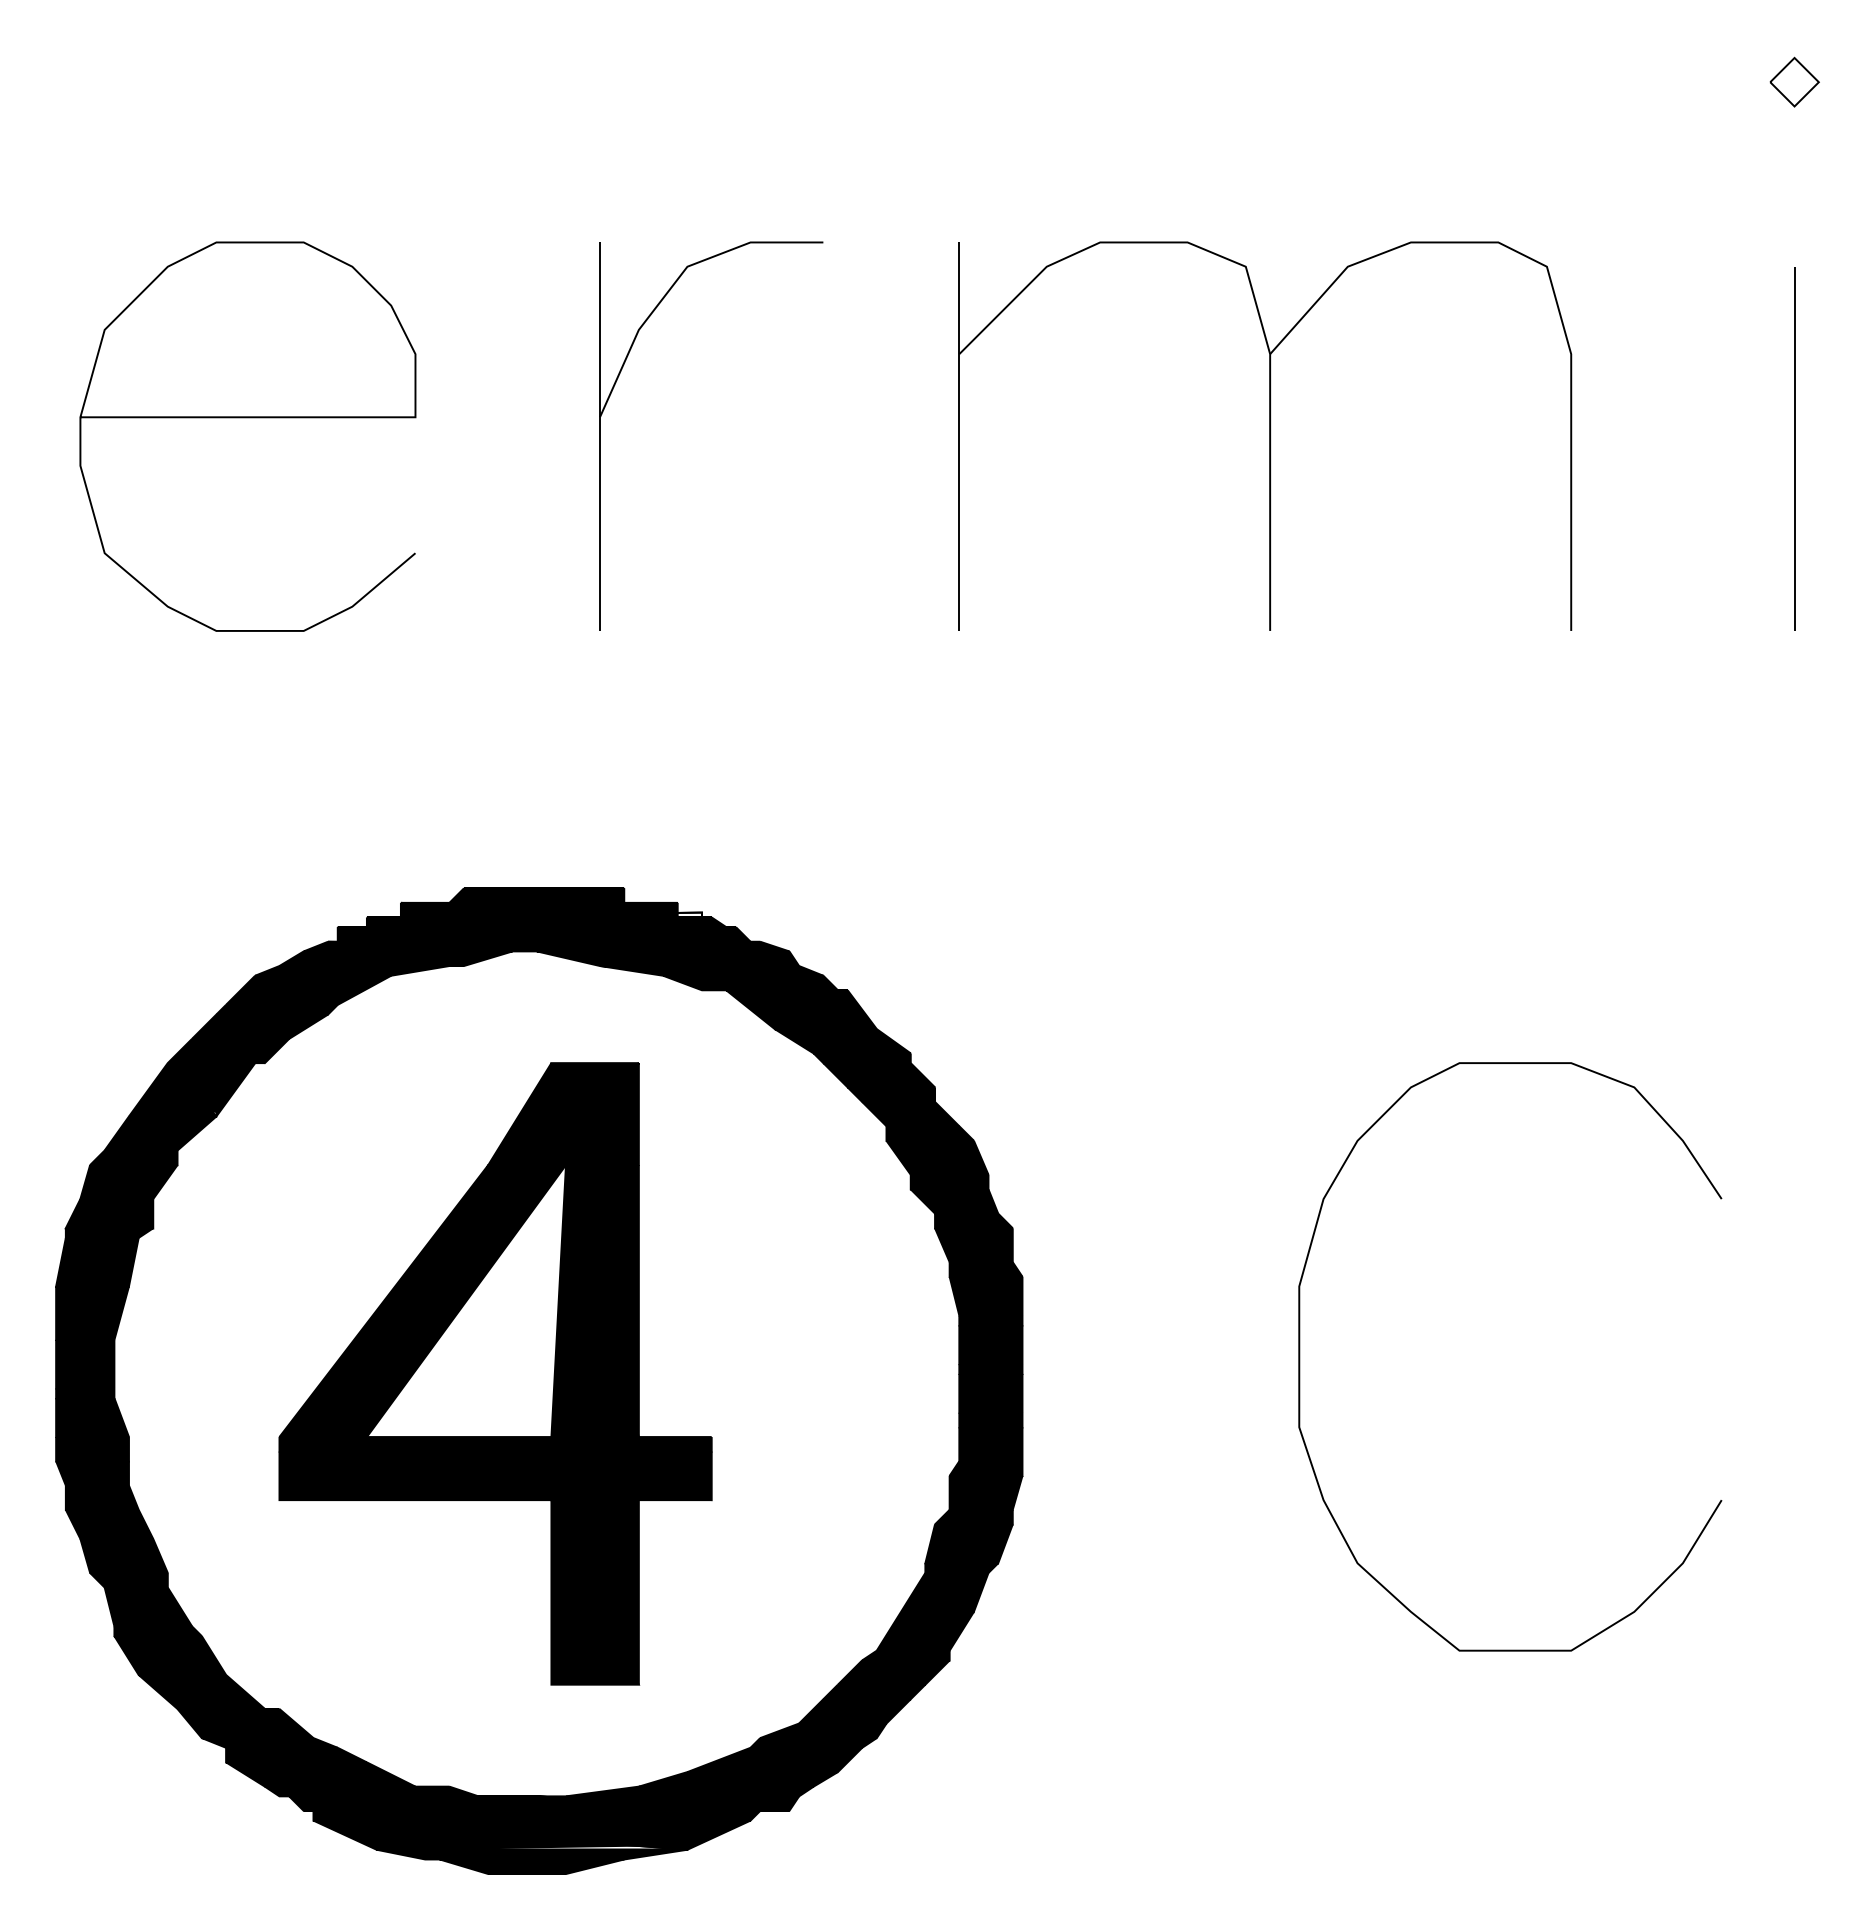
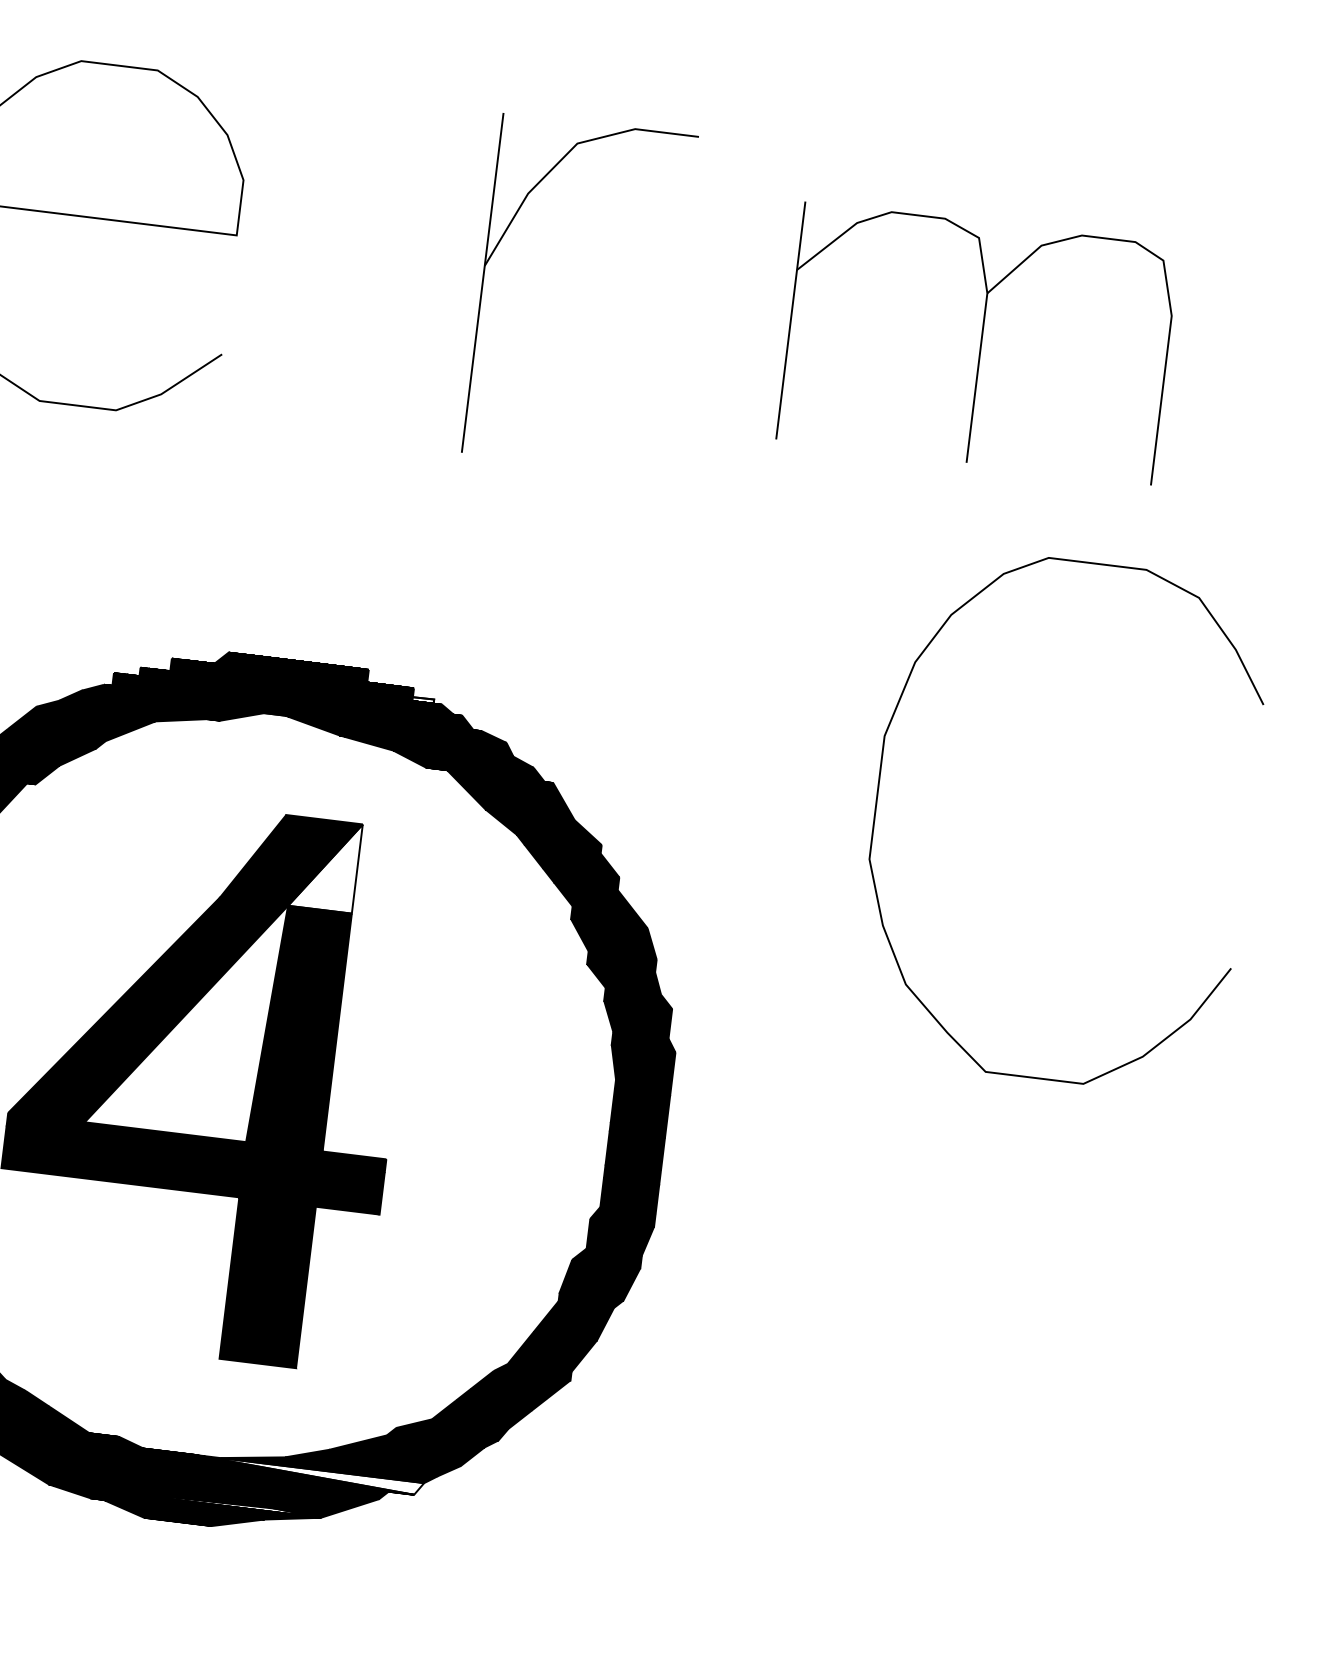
part: (611, 394) -> (497, 247), moved
part: (1265, 435) -> (978, 342), size x0.7
fill: (601, 1114) -> (324, 865), removed
curve: (1300, 1356) -> (878, 797), moved
fill: (667, 1803) -> (308, 1475), removed

